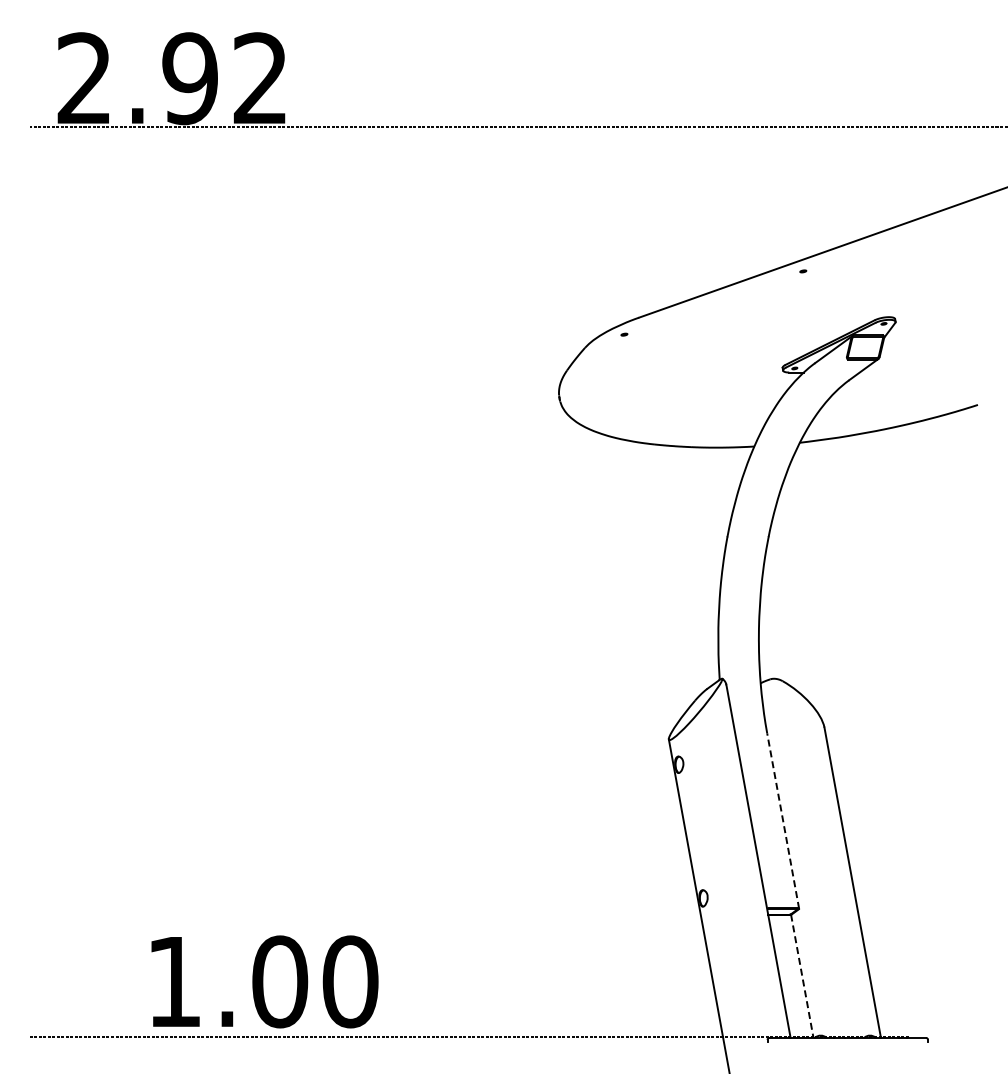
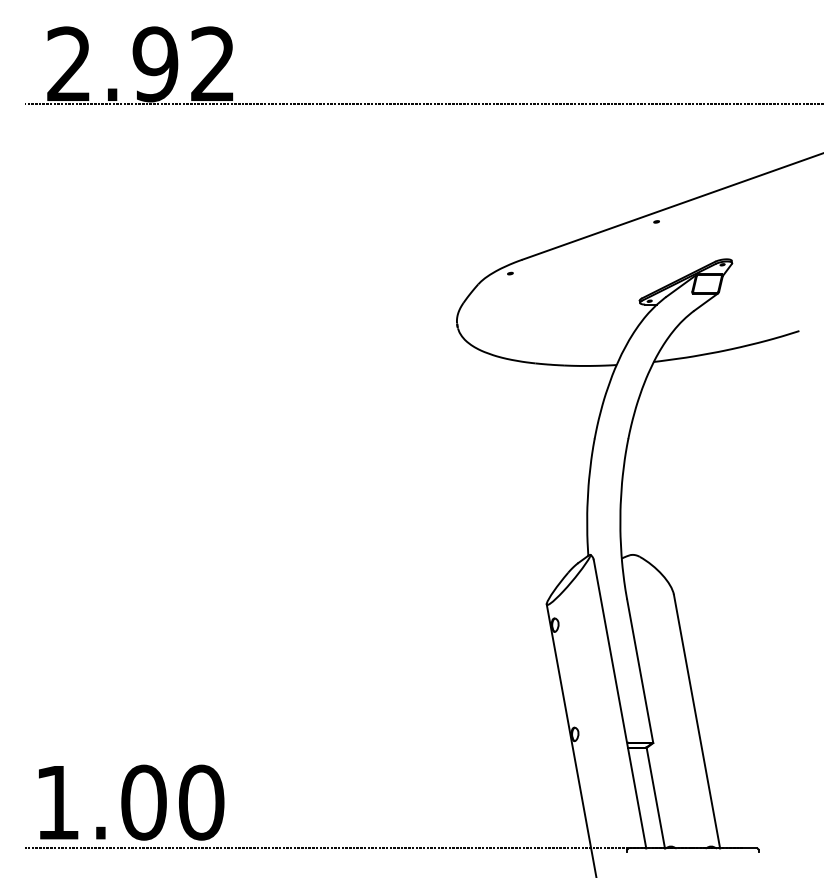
line: (783, 820) -> (640, 670), dashed -> solid
line: (802, 976) -> (655, 798), dashed -> solid
text: (264, 981) -> (131, 802), moved

